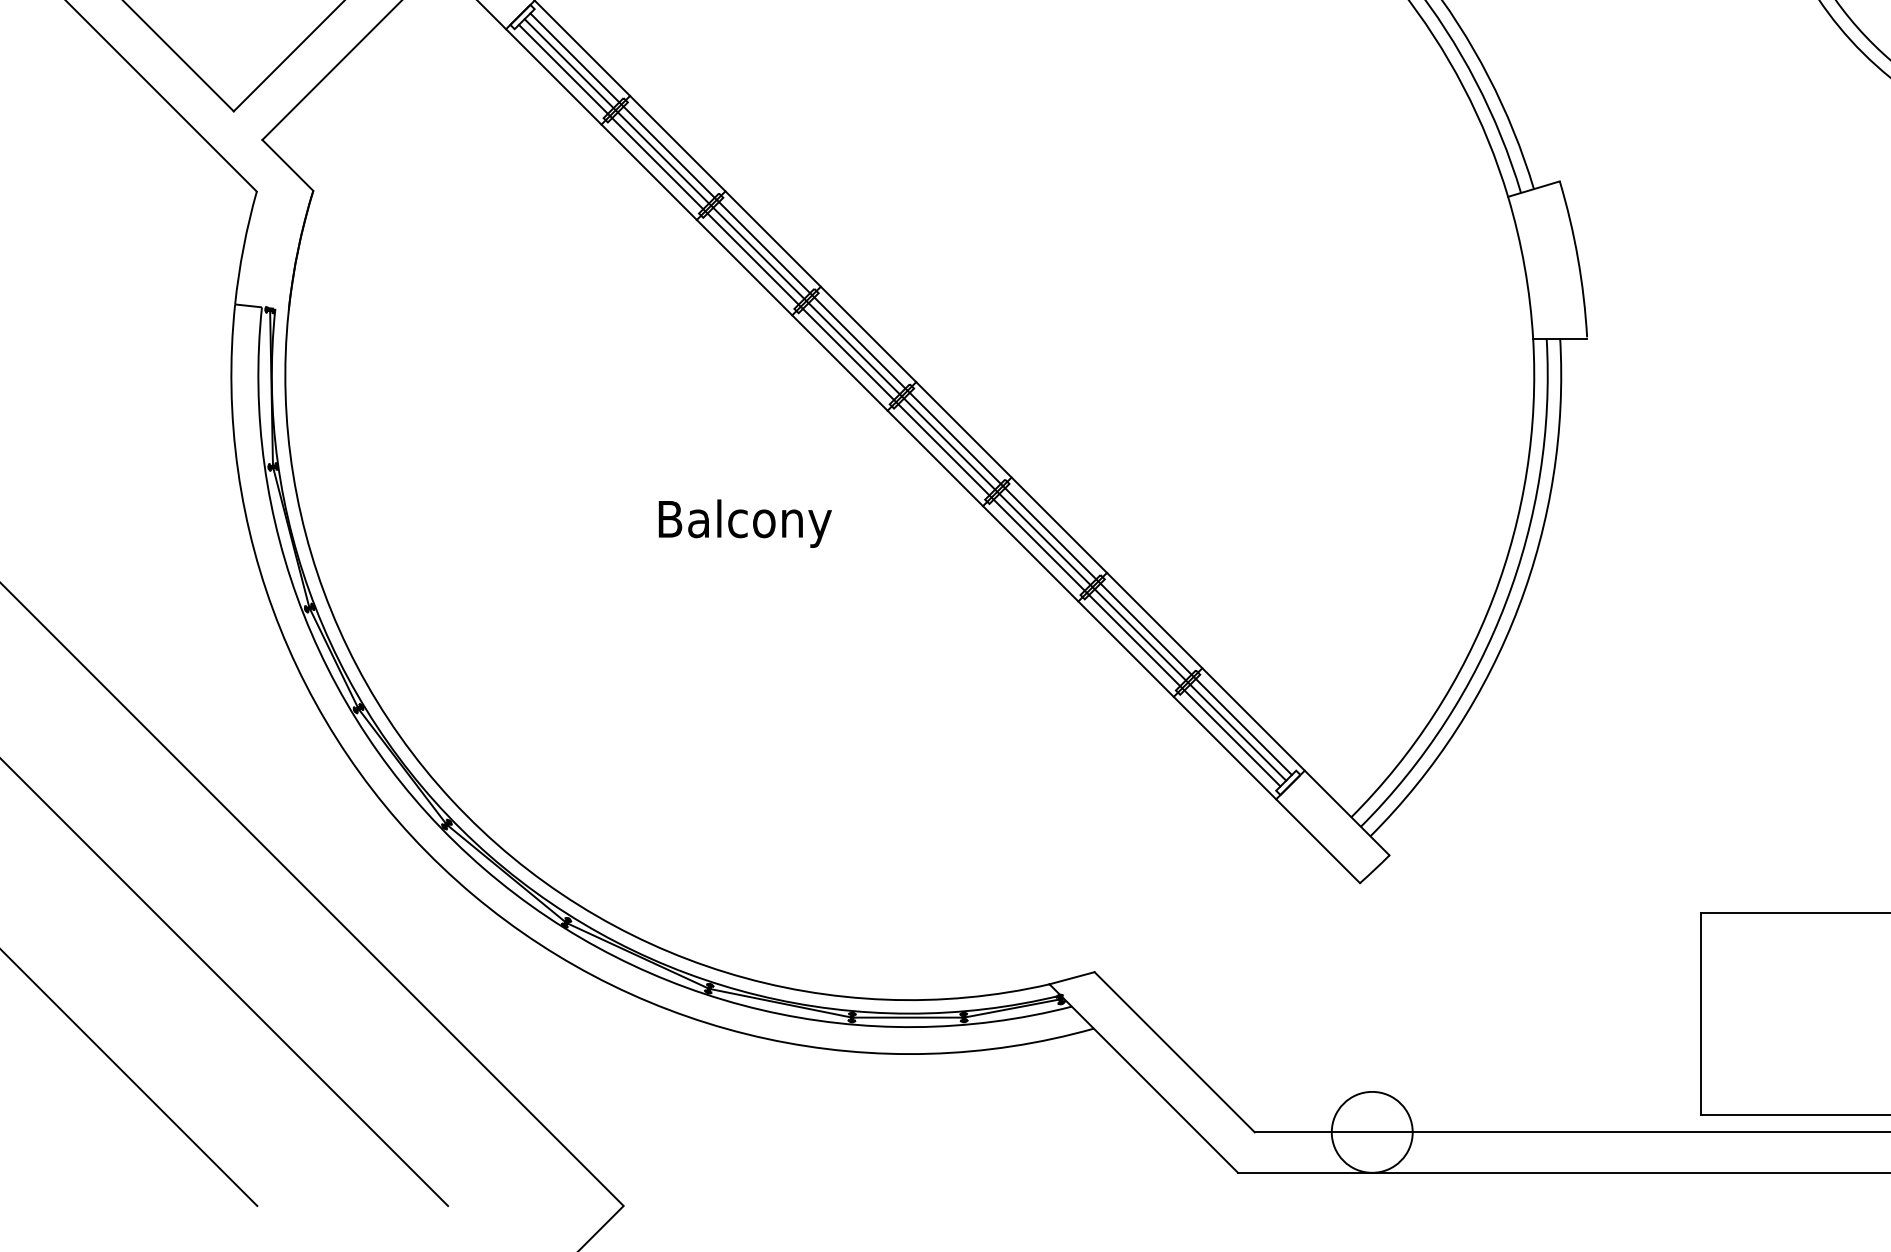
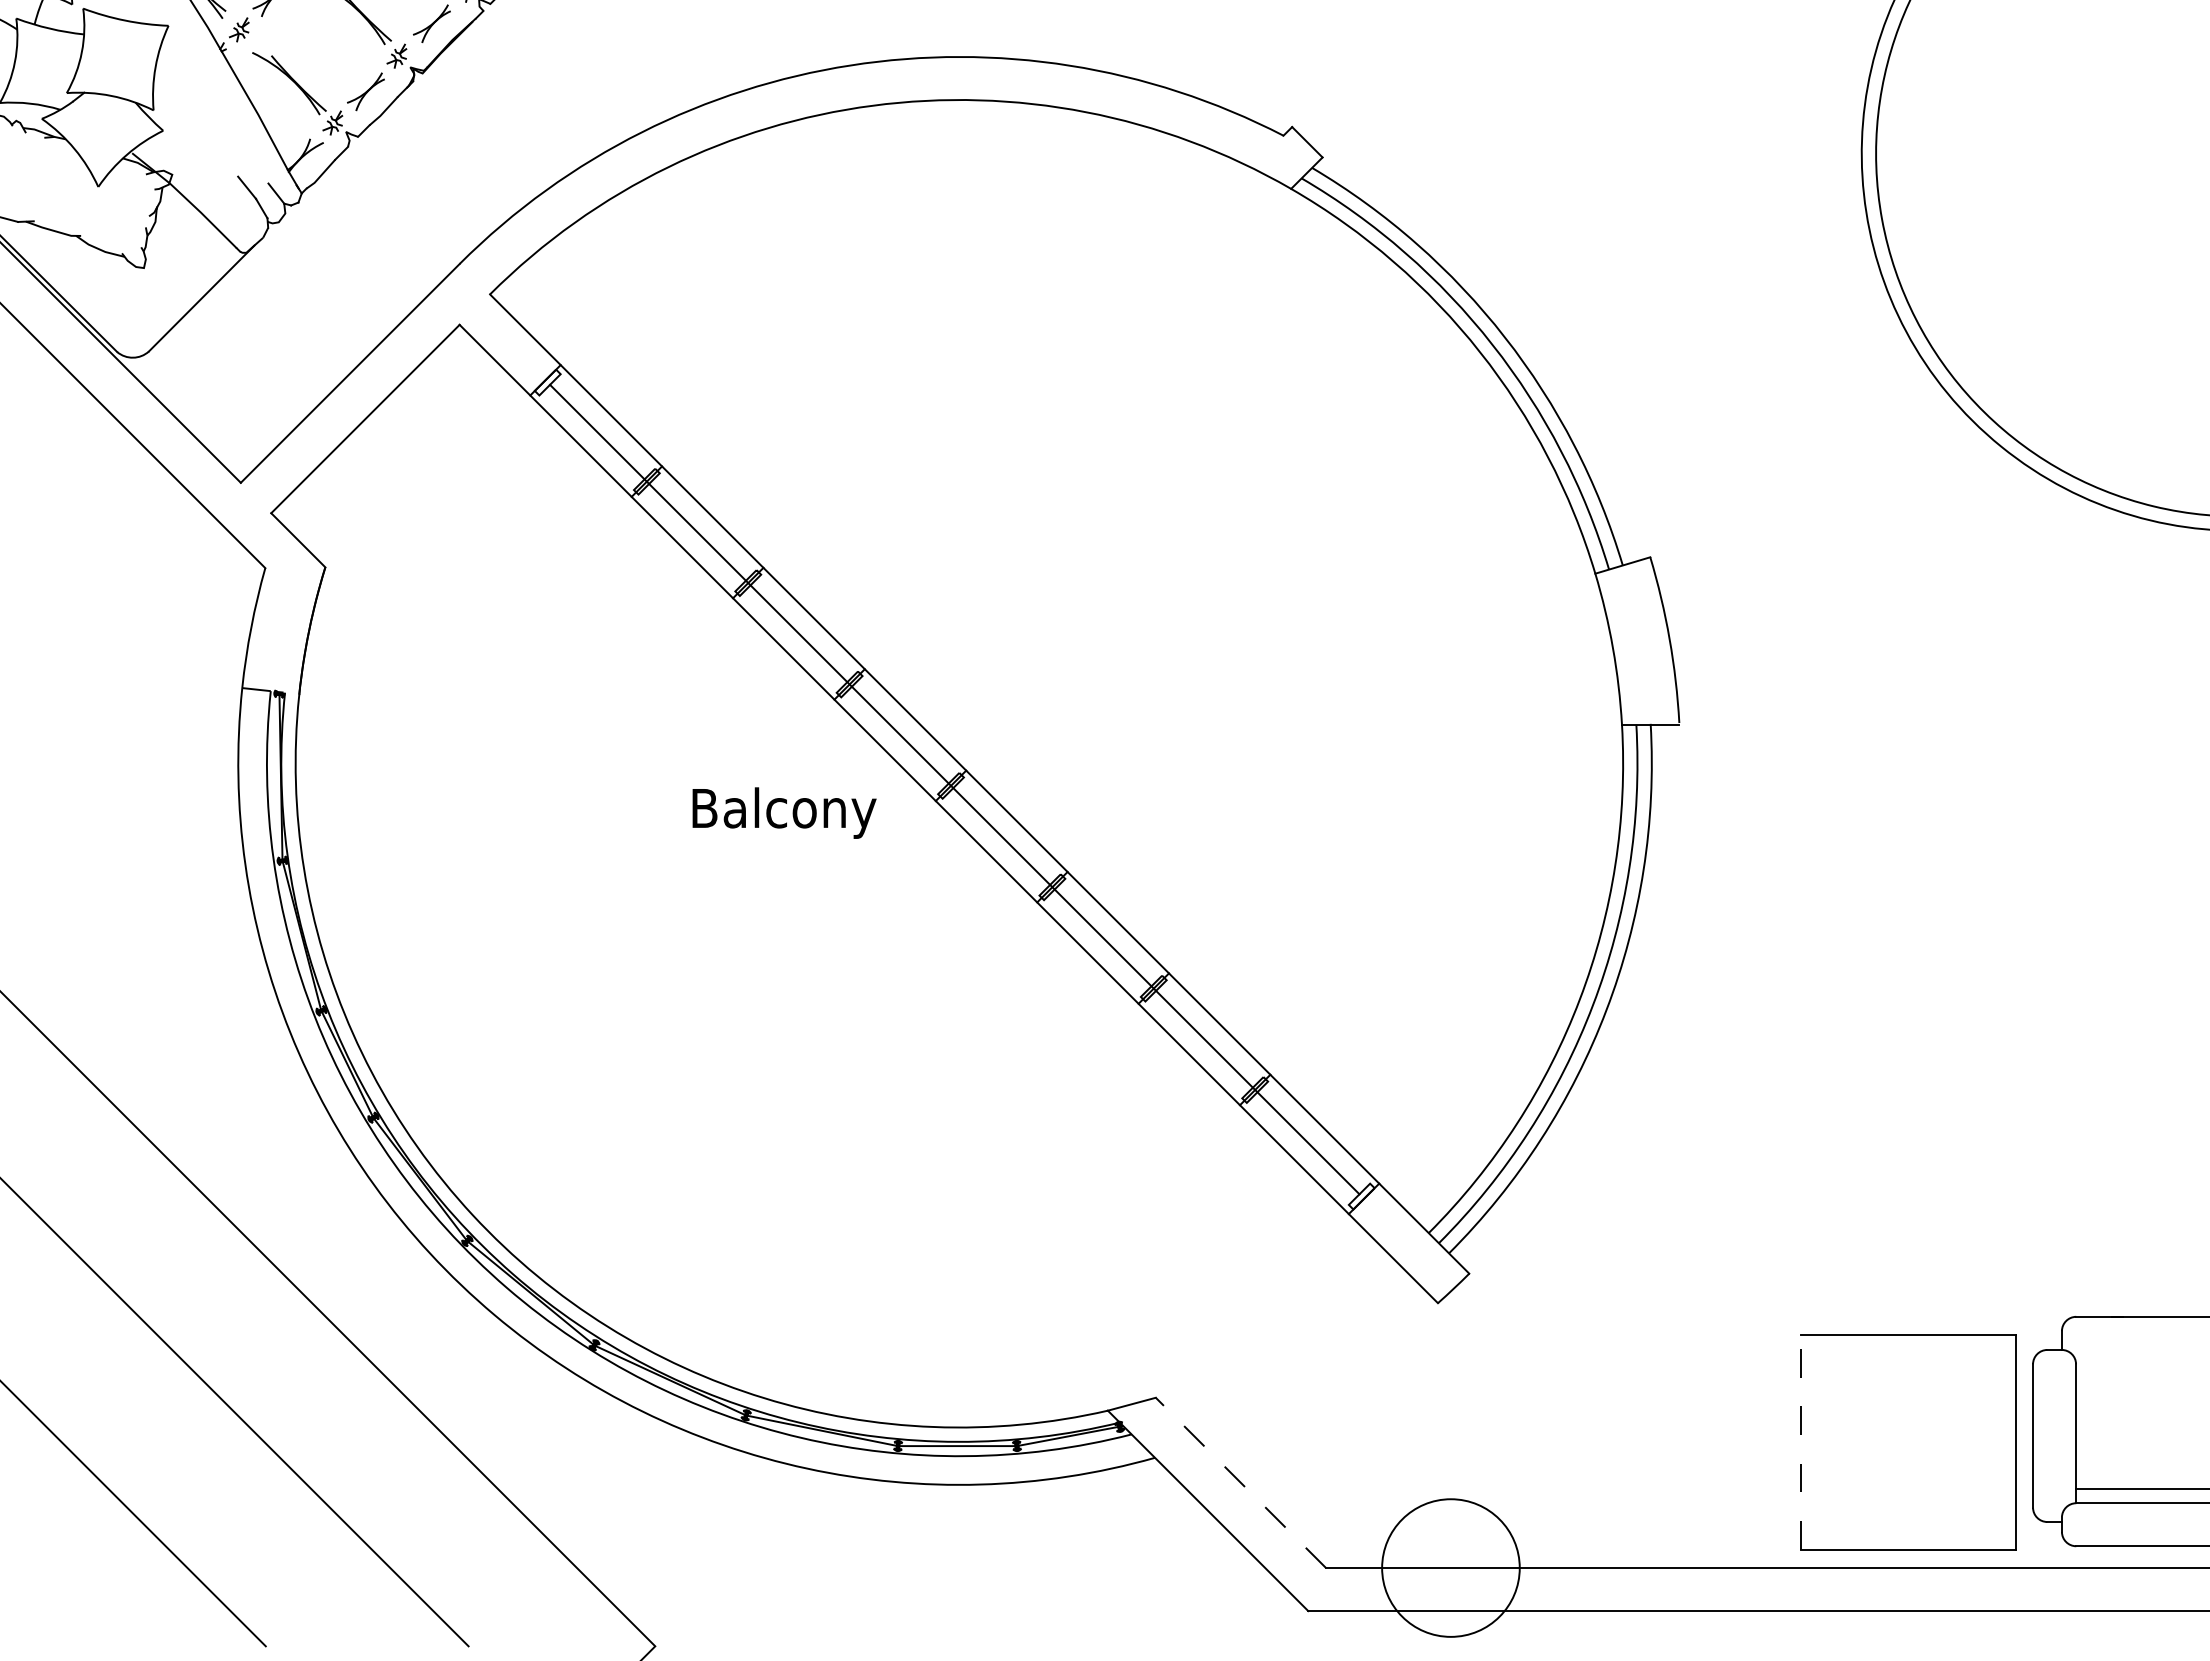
line: (910, 394) -> (960, 783), removed
line: (899, 405) -> (948, 795), removed
text: (745, 523) -> (784, 812), moved
line: (1701, 1014) -> (1800, 1442), solid -> dashed
line: (1174, 1051) -> (1240, 1482), solid -> dashed
circle: (1371, 1132) -> (1450, 1568), size x1.6

